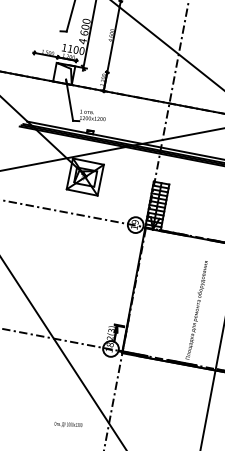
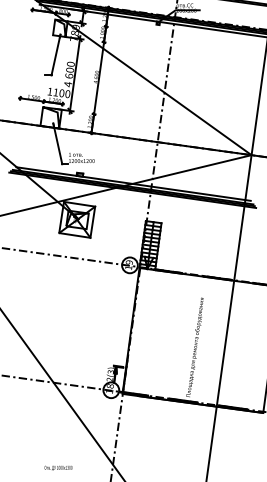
text: (68, 424) -> (58, 467), moved

